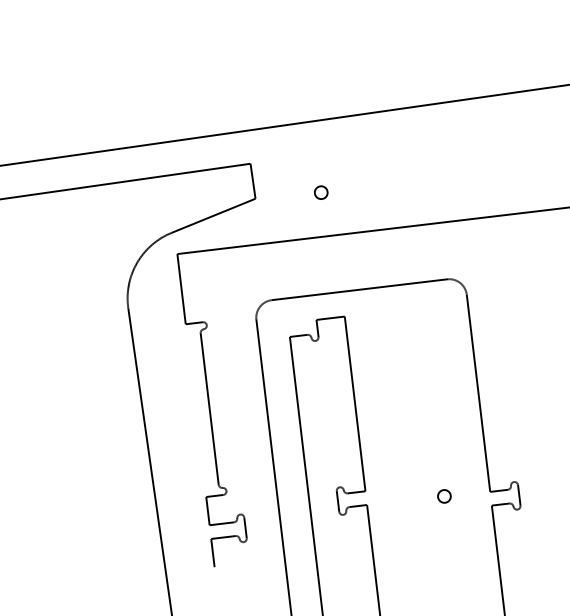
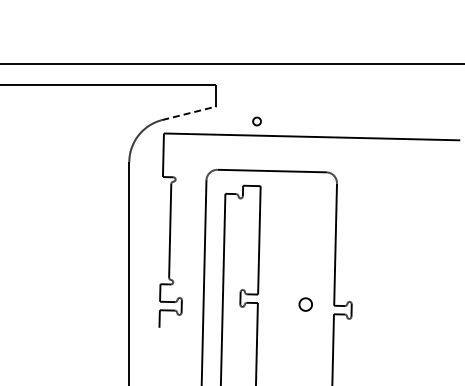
part: (320, 192) -> (256, 121), moved
line: (213, 216) -> (189, 113), solid -> dashed
part: (443, 496) -> (305, 304), size x1.6

